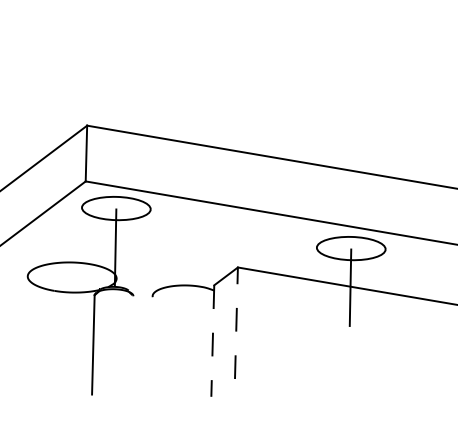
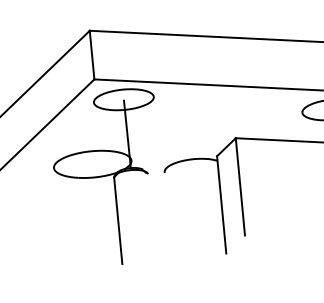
line: (236, 323) -> (240, 187), dashed -> solid
line: (212, 341) -> (221, 205), dashed -> solid

